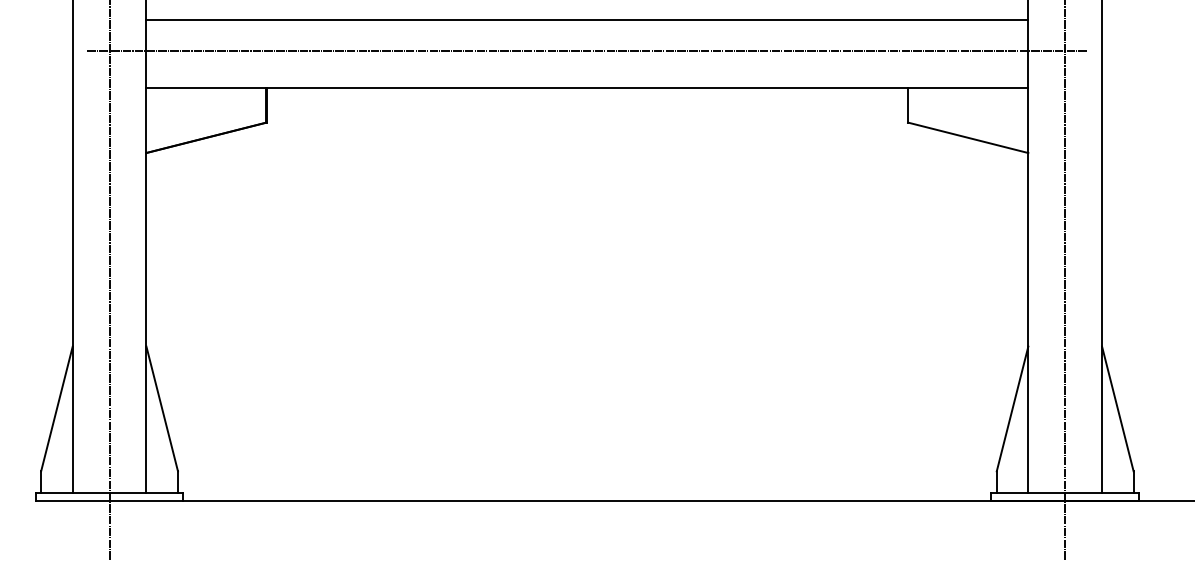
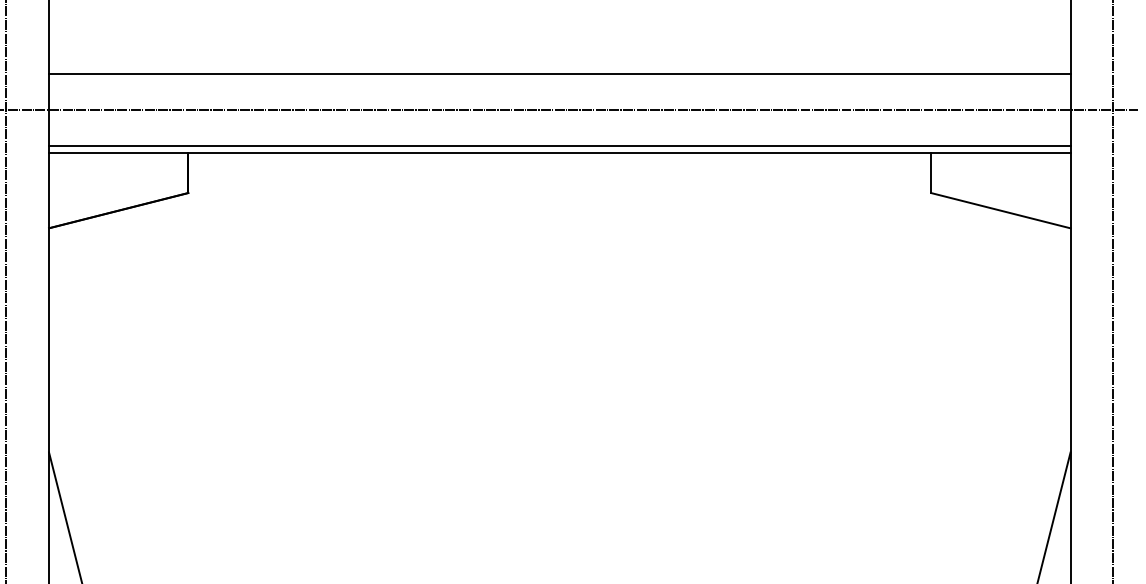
line: (587, 82) -> (559, 146), added

